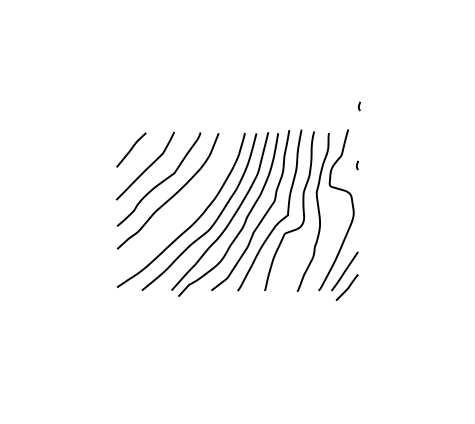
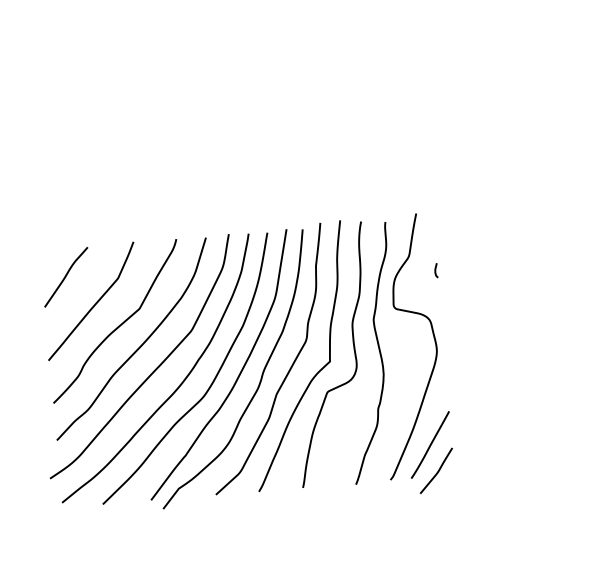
curve: (359, 106) -> (431, 174), removed
curve: (180, 210) -> (154, 368), added

